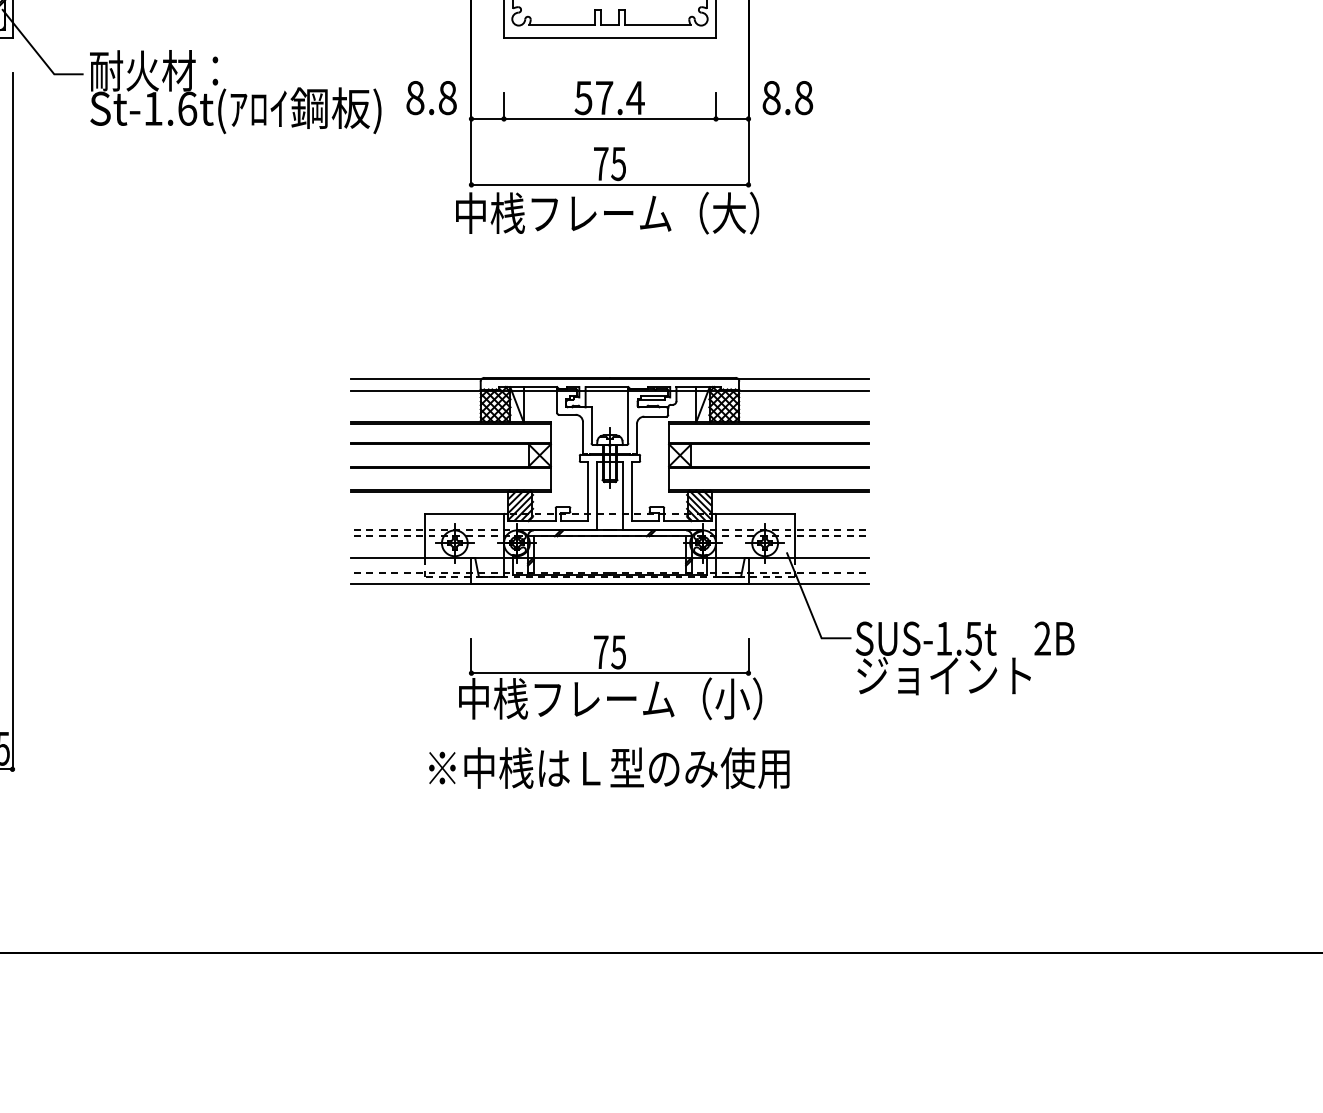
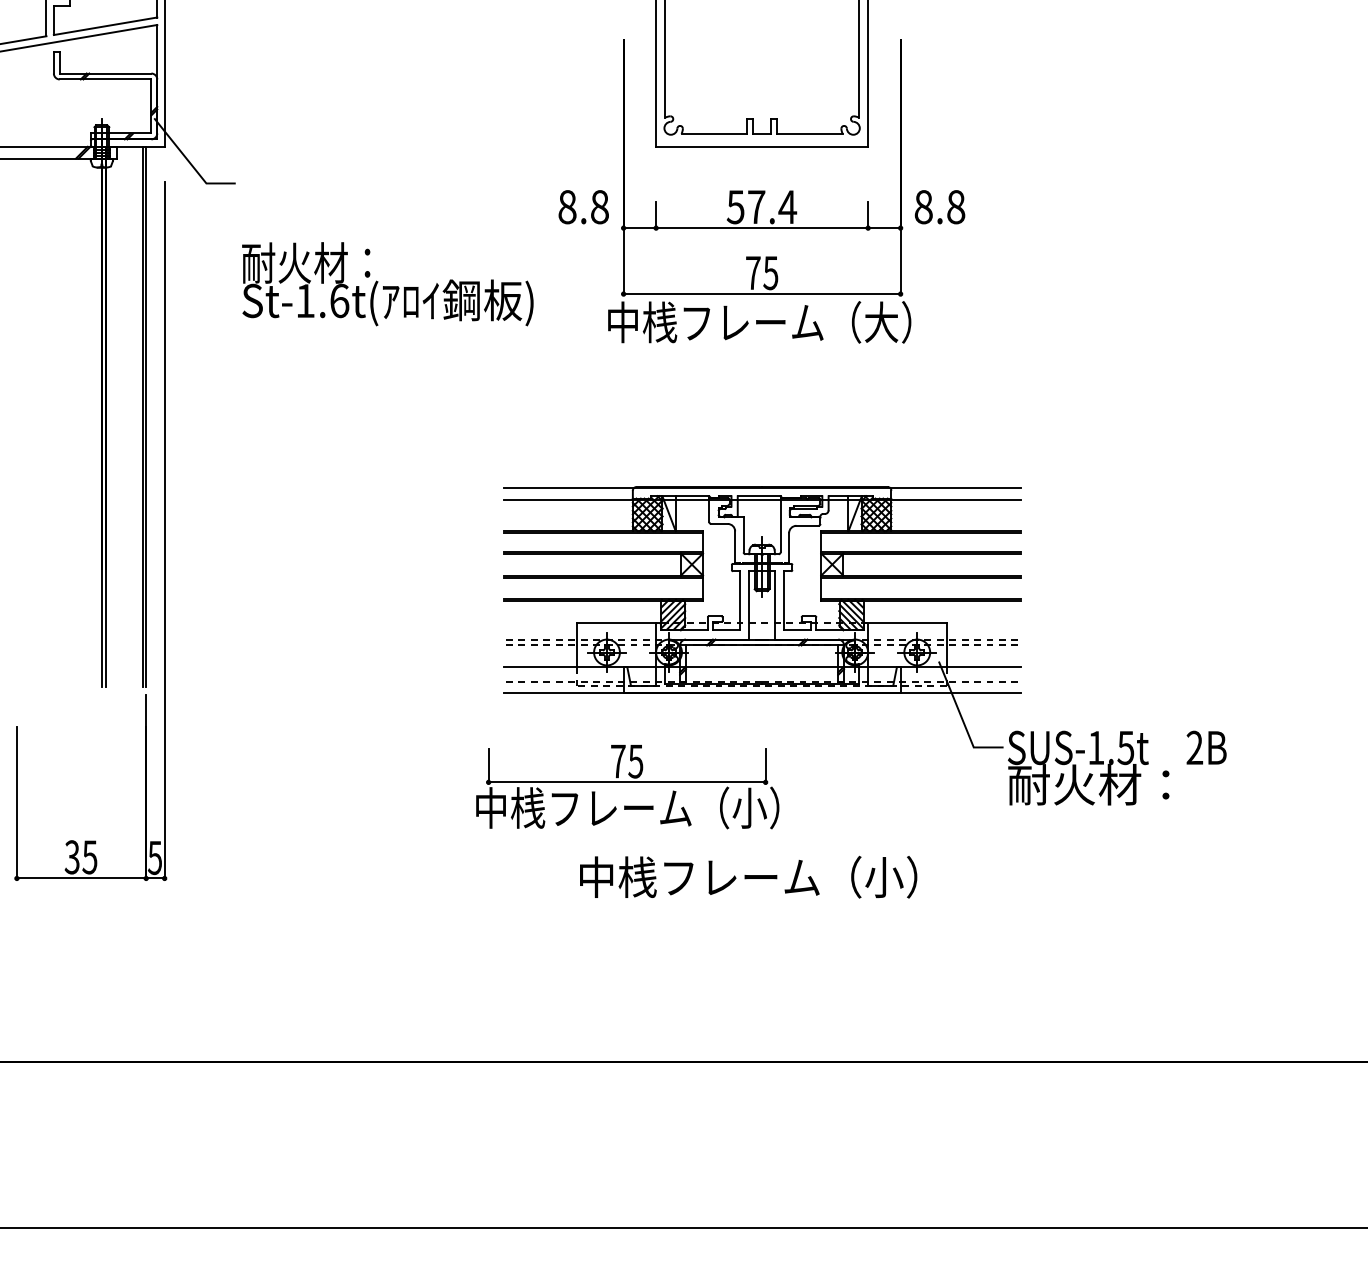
text: (235, 92) -> (387, 284), moved
text: (943, 675) -> (1095, 784), ジョイント -> 耐火材：
part: (610, 678) -> (627, 787), moved
text: (608, 767) -> (760, 876), ※中桟はＬ型のみ使用 -> 中桟フレーム（小）

